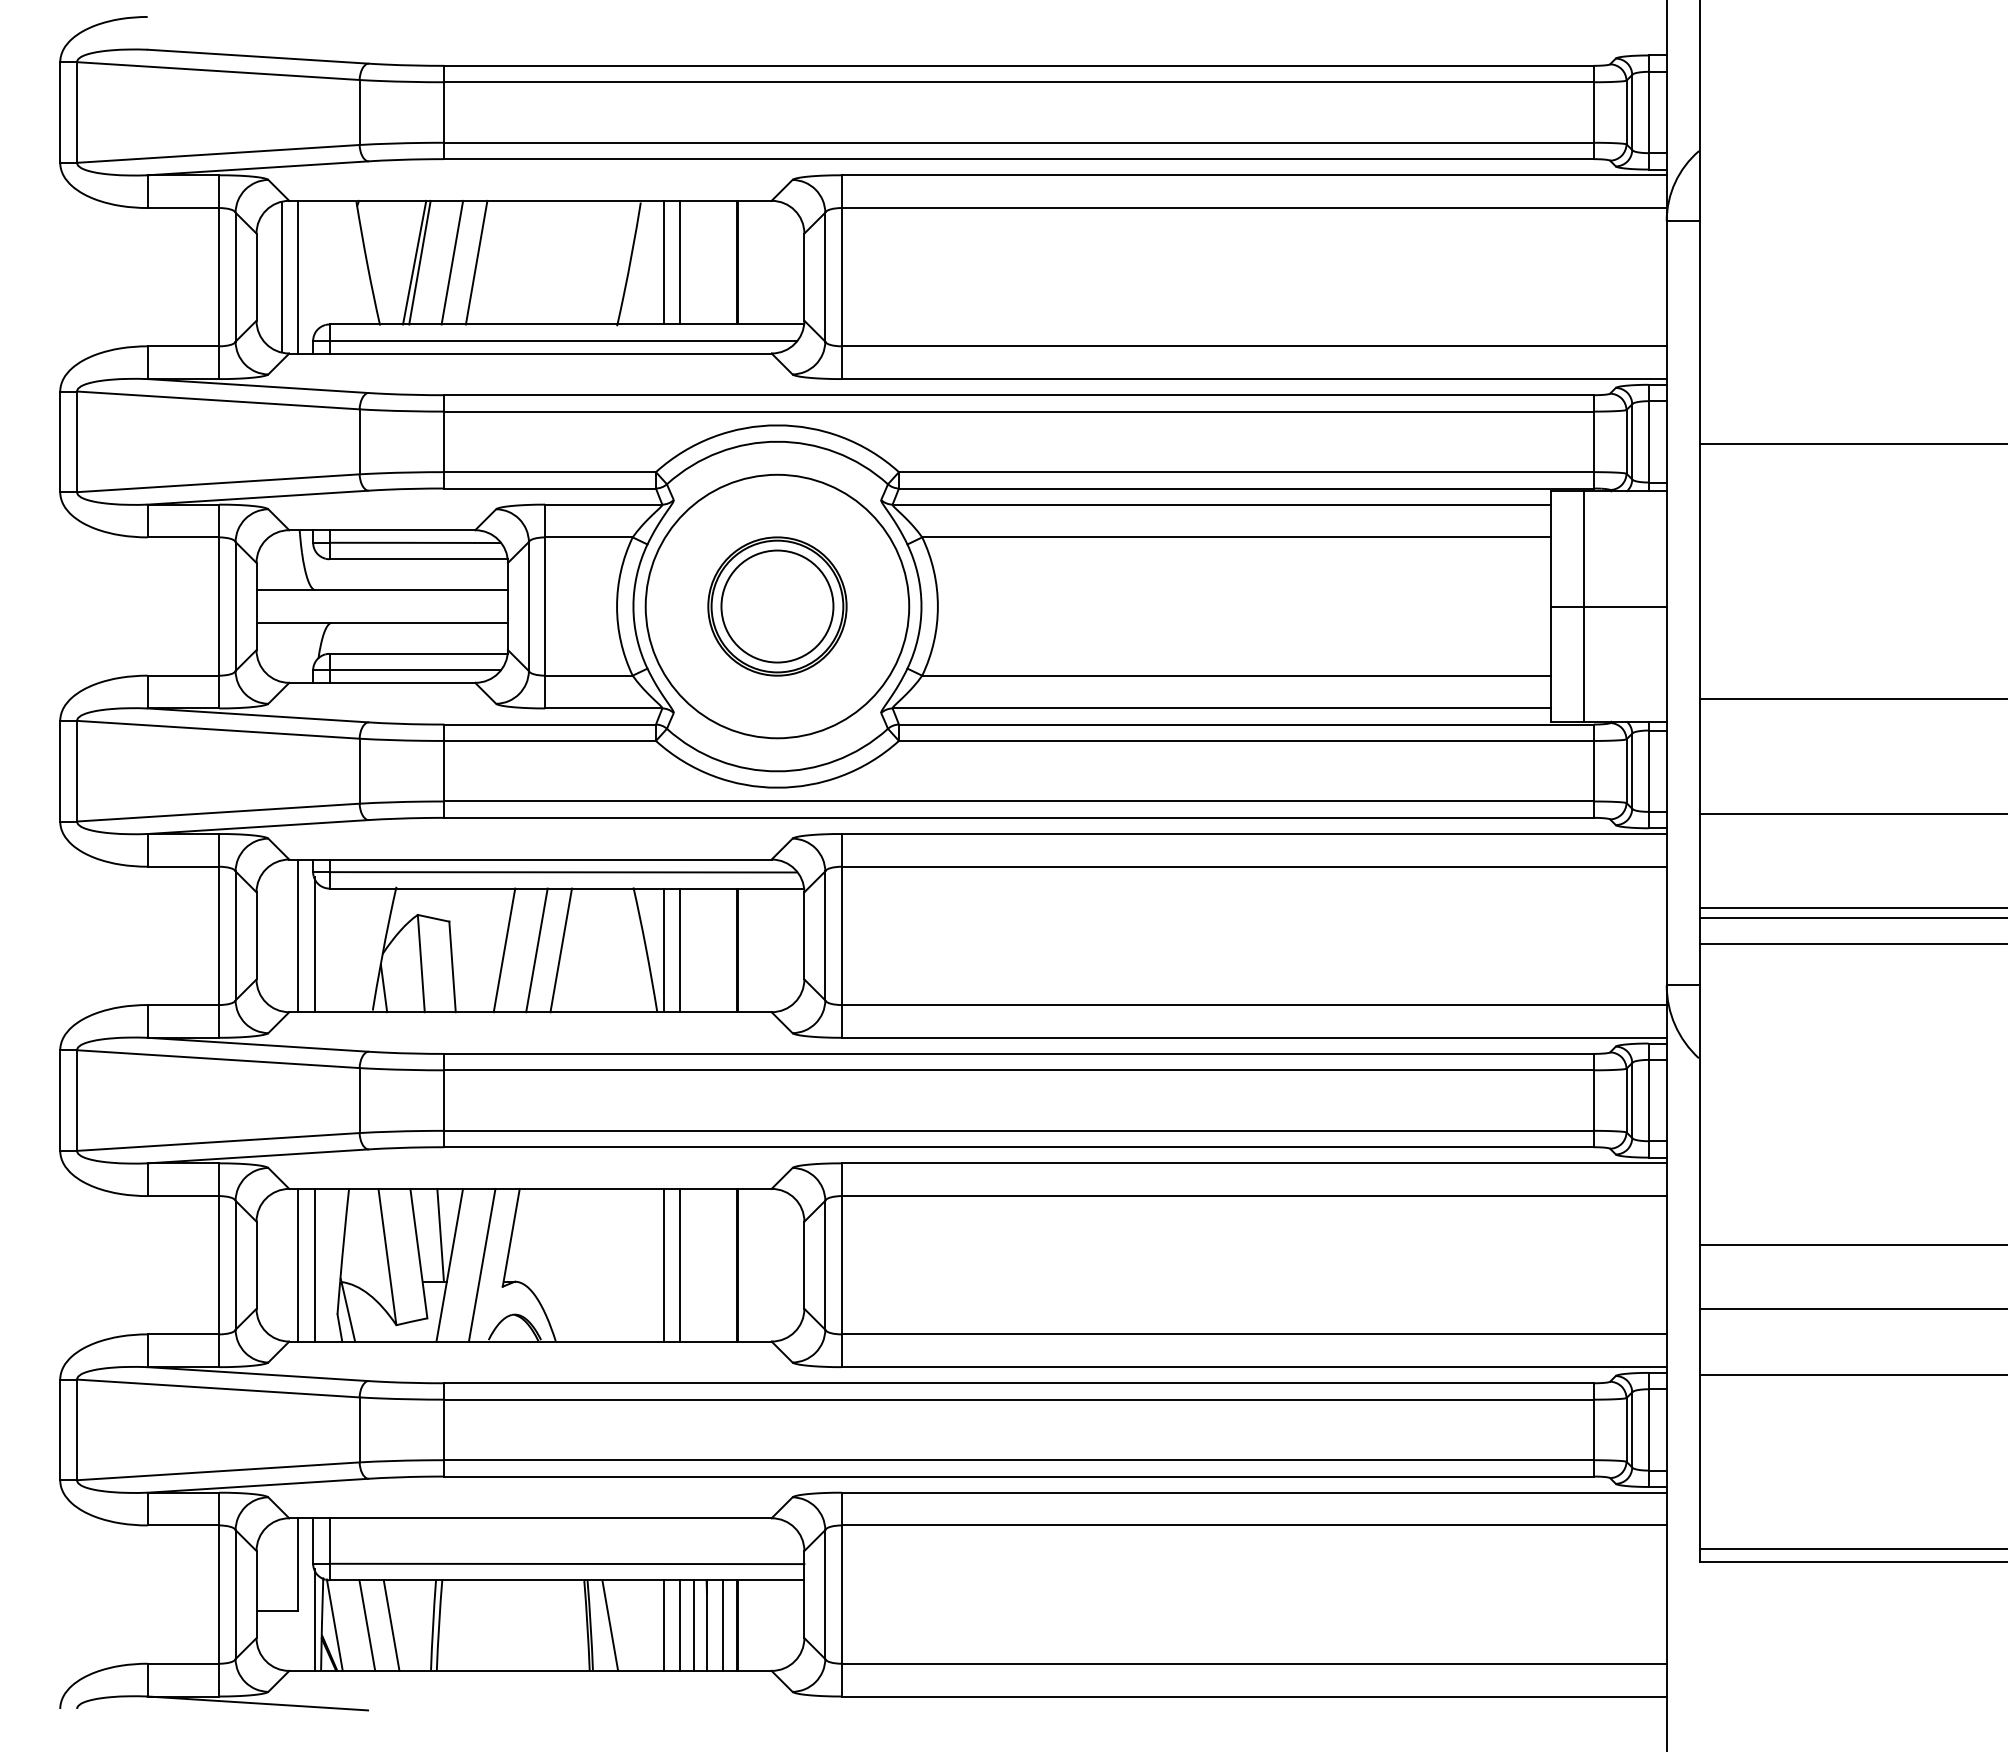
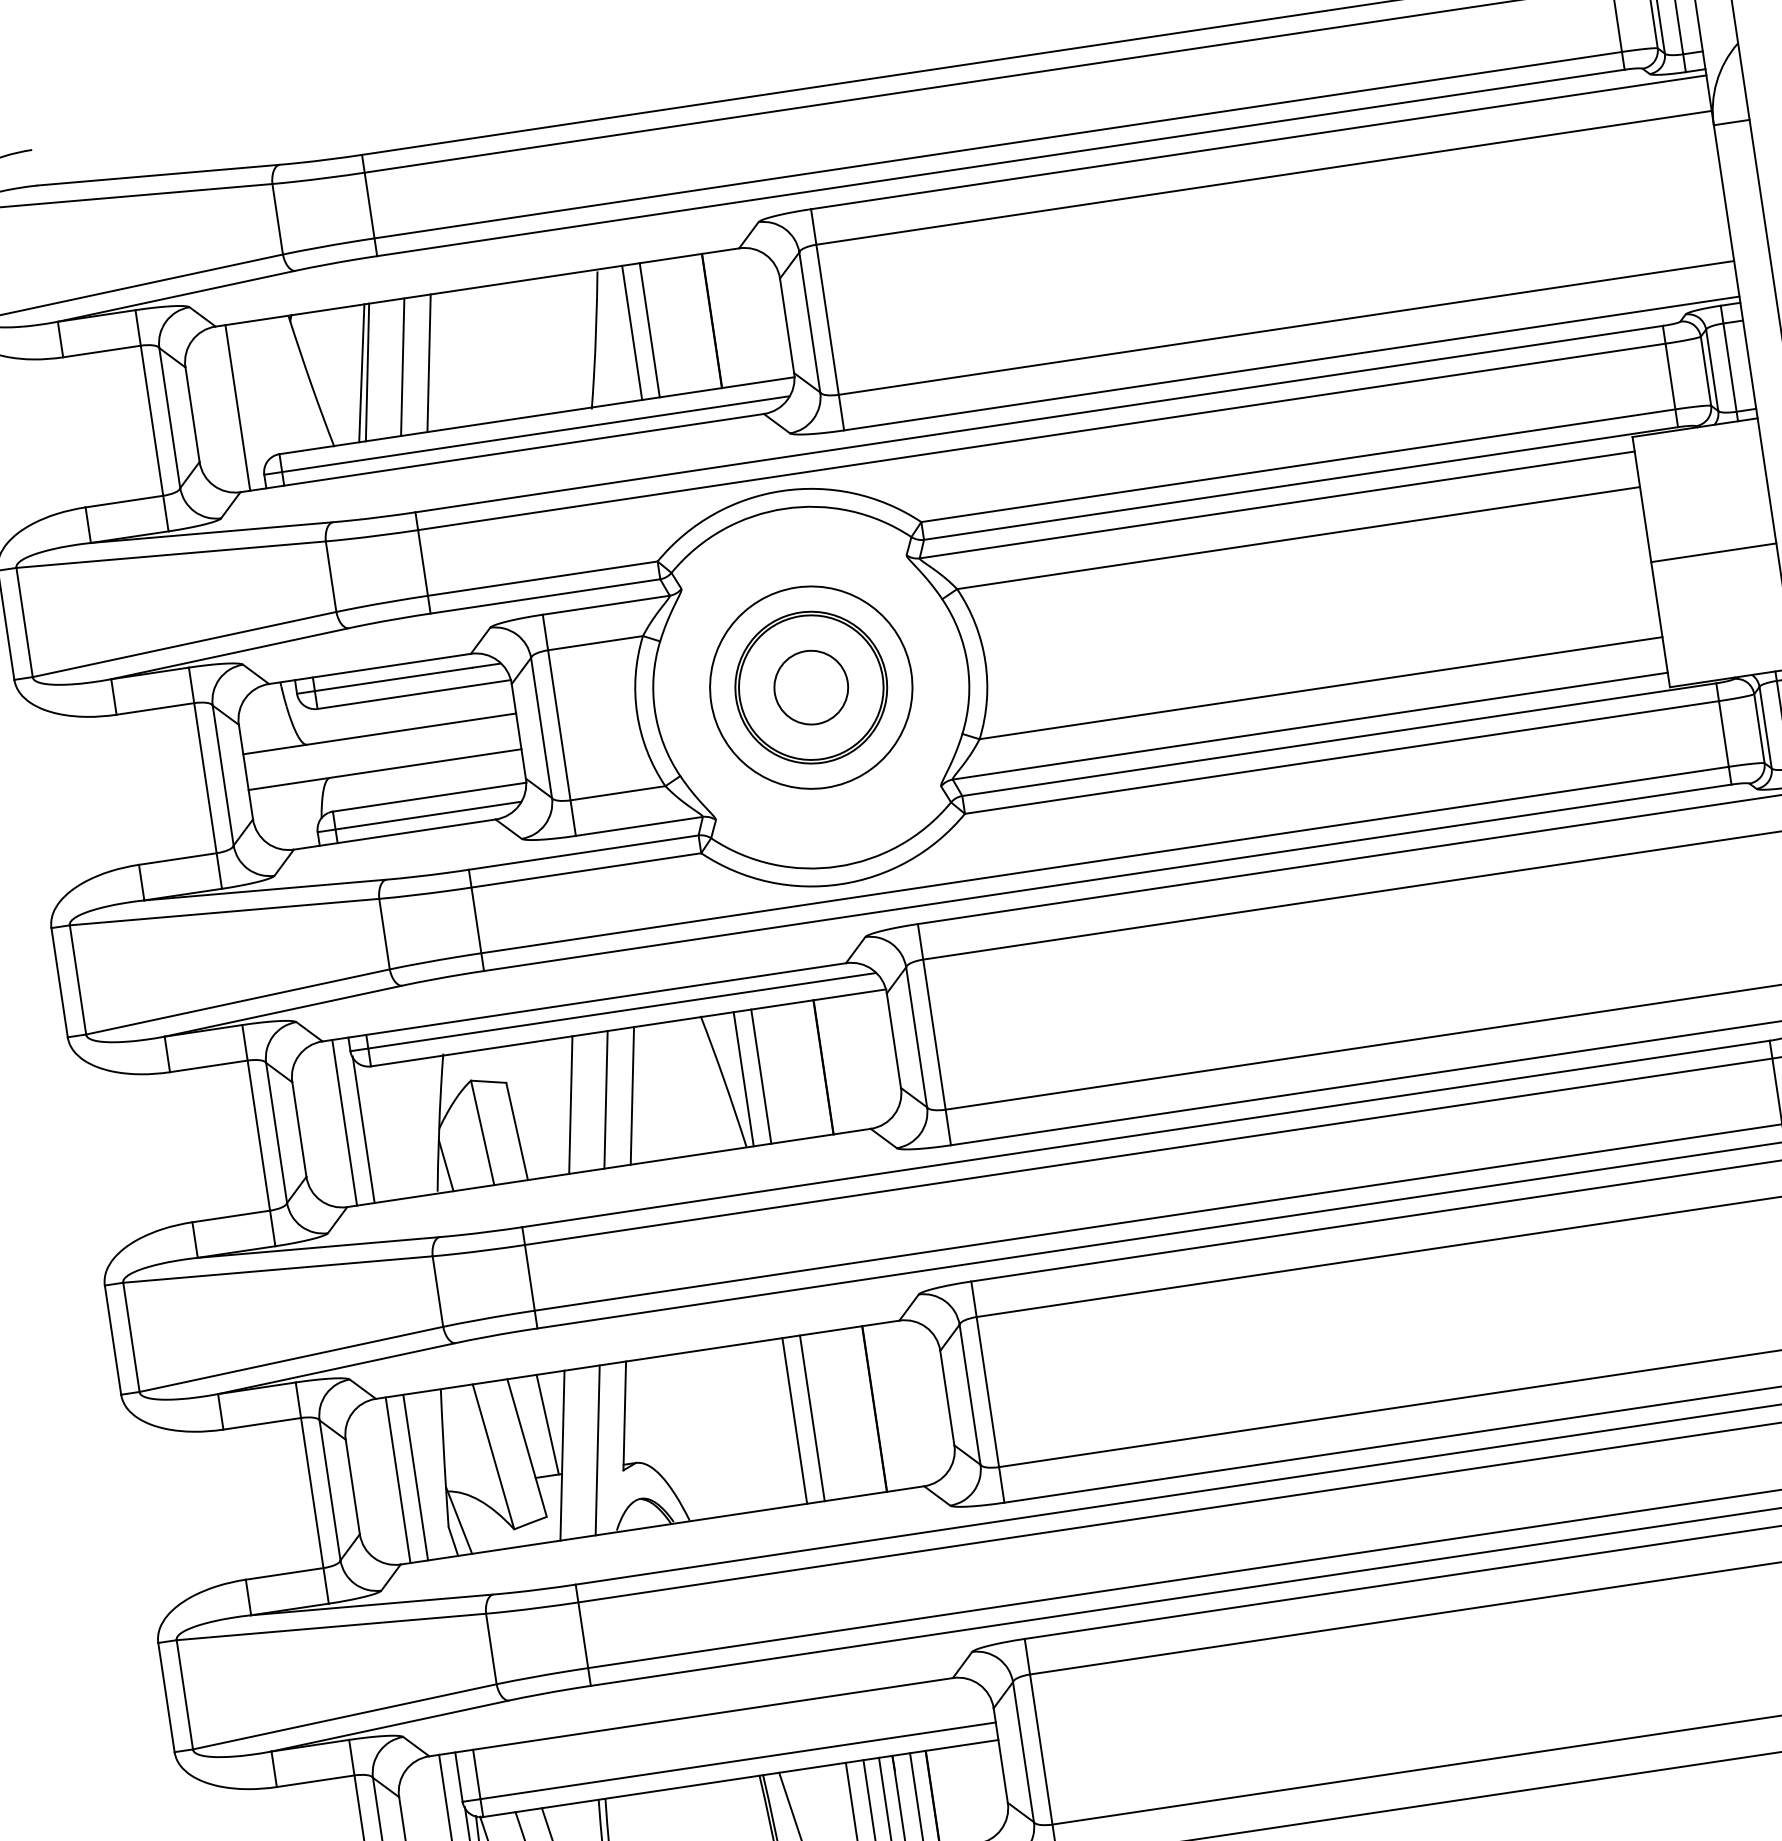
line: (282, 277) -> (220, 410), removed
circle: (777, 606) -> (811, 687), size x0.6
circle: (777, 606) -> (811, 687), size x0.7
line: (1584, 606) -> (1687, 556), removed

